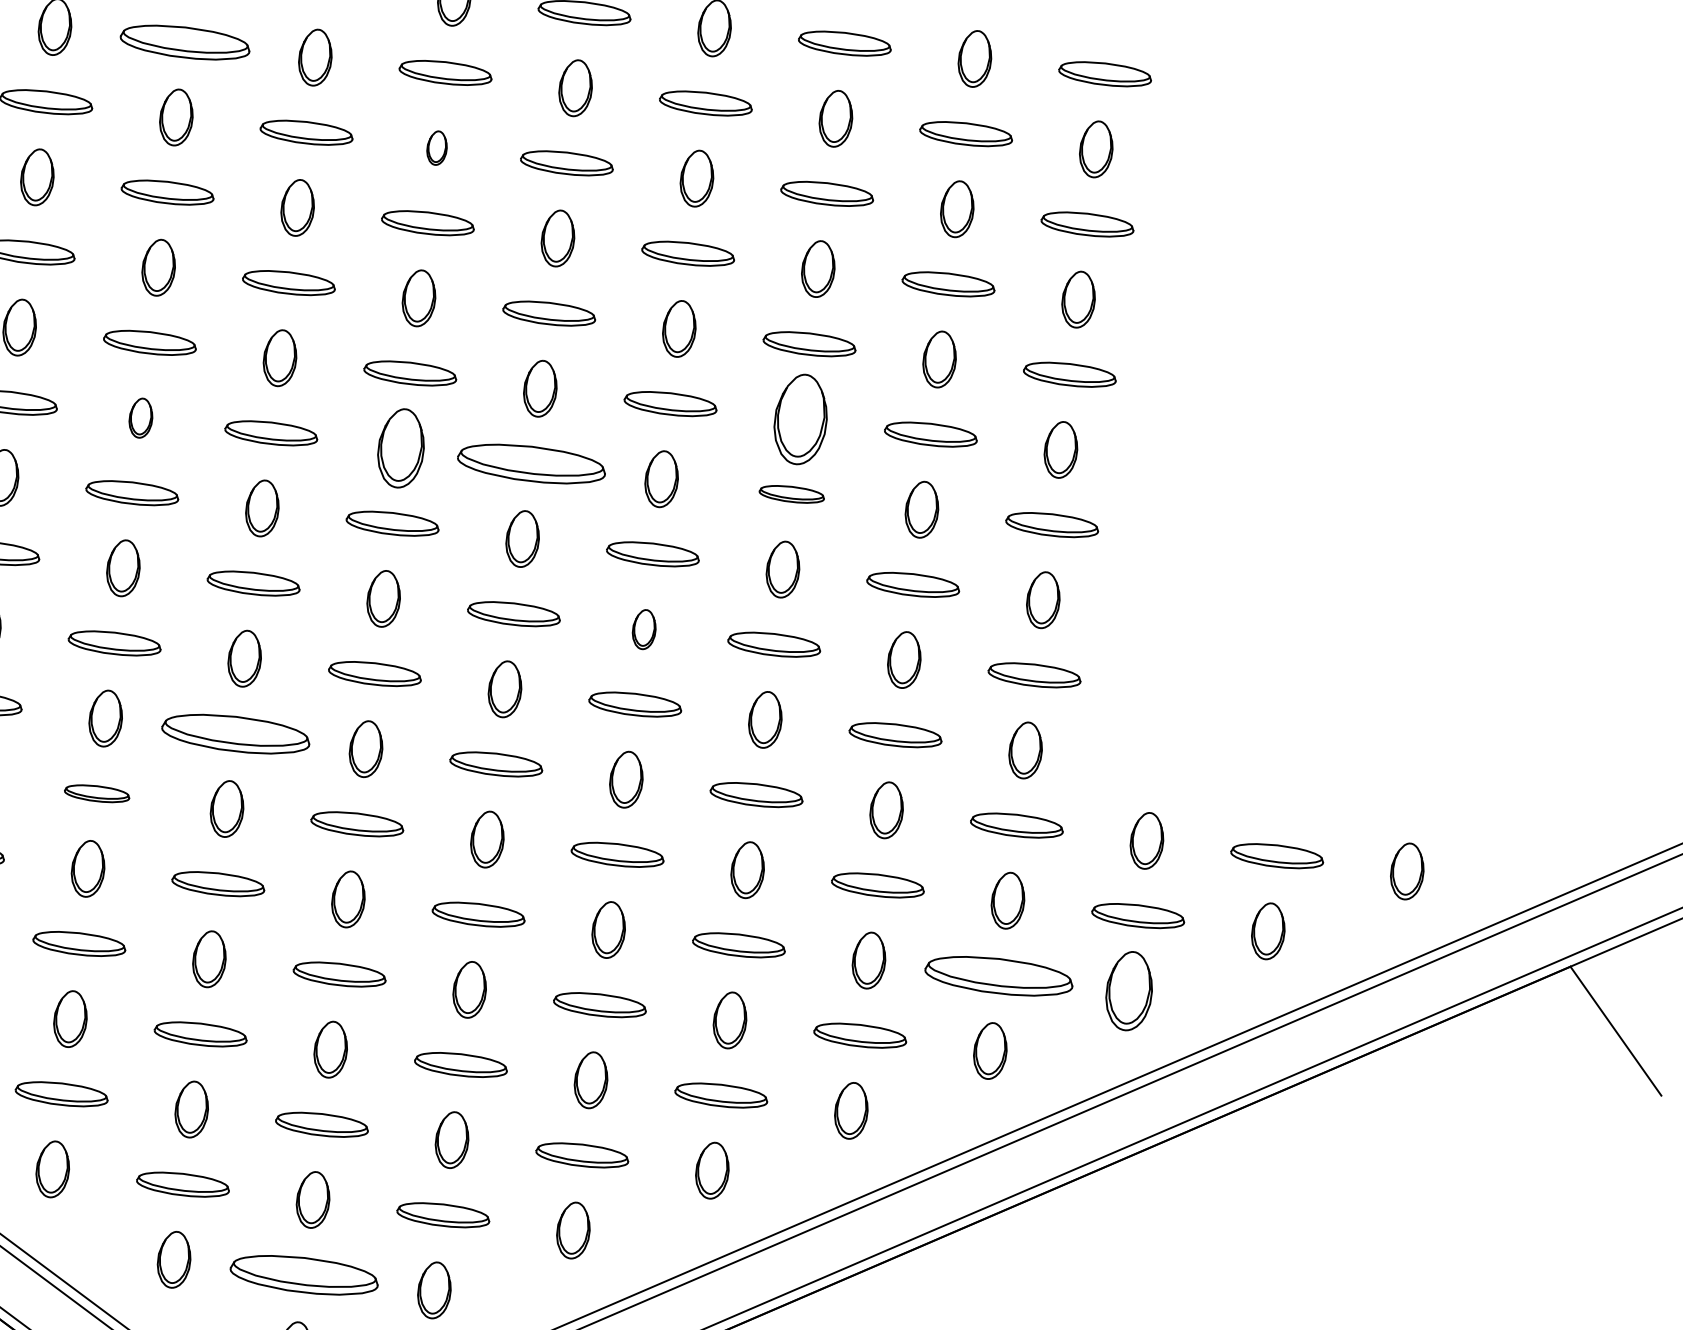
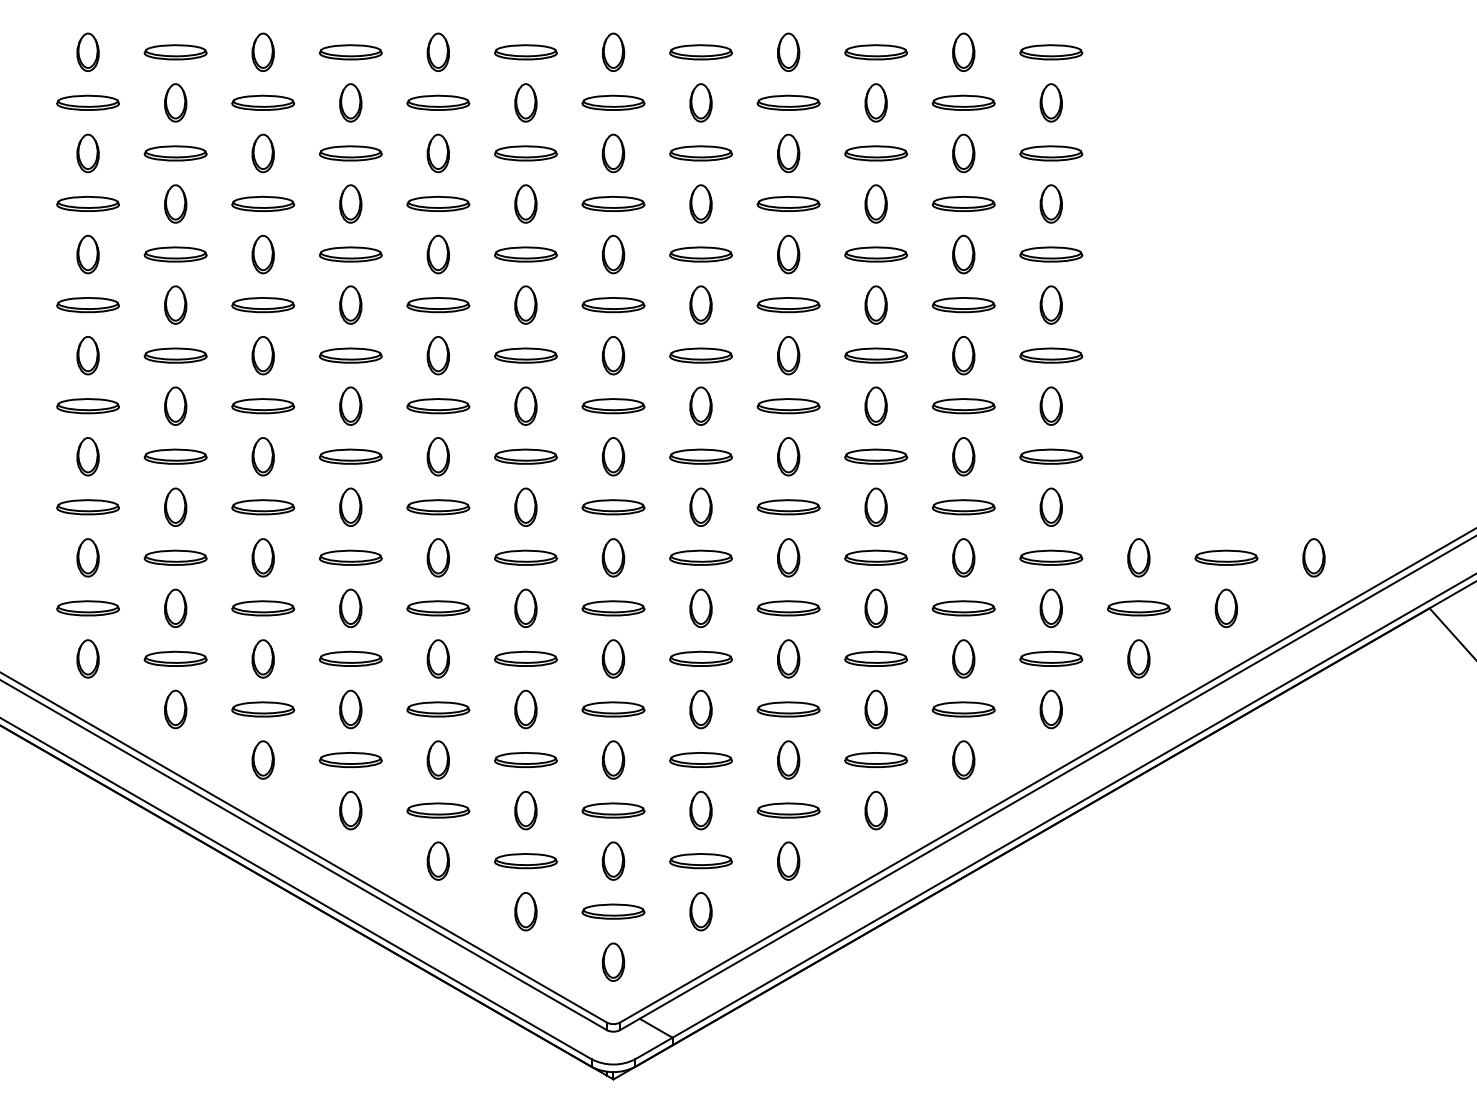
part: (185, 41) -> (438, 102), size x0.71
part: (436, 148) -> (613, 153), size x1.67
part: (139, 417) -> (437, 355), size x1.43
part: (799, 418) -> (875, 304), size x0.62
part: (401, 448) -> (613, 355), size x0.71
part: (530, 463) -> (700, 355), size x0.62
part: (791, 494) -> (875, 355), size x1.43
part: (644, 629) -> (788, 456), size x1.43
part: (235, 733) -> (525, 557), size x0.62
part: (97, 793) -> (438, 608), size x1.43
part: (999, 975) -> (1051, 658), size x0.62
part: (1129, 990) -> (1138, 658), size x0.71
part: (304, 1274) -> (613, 911), size x0.62

